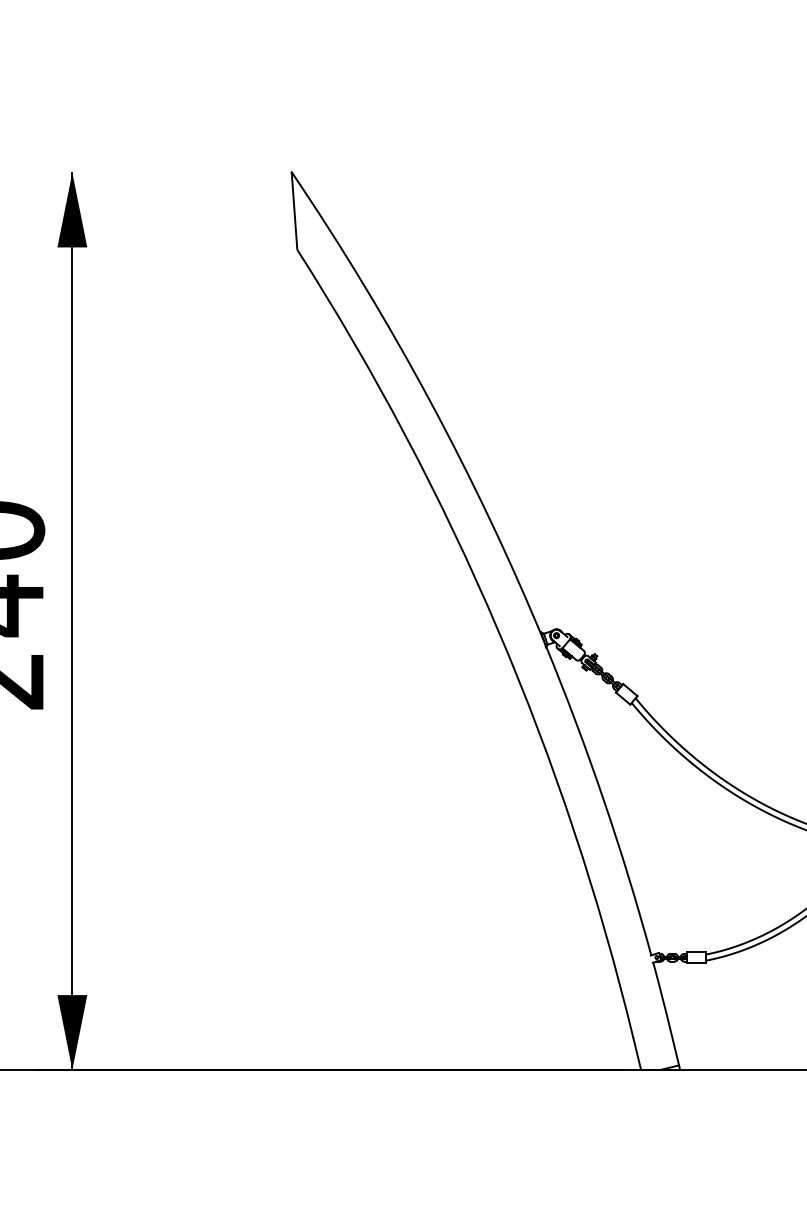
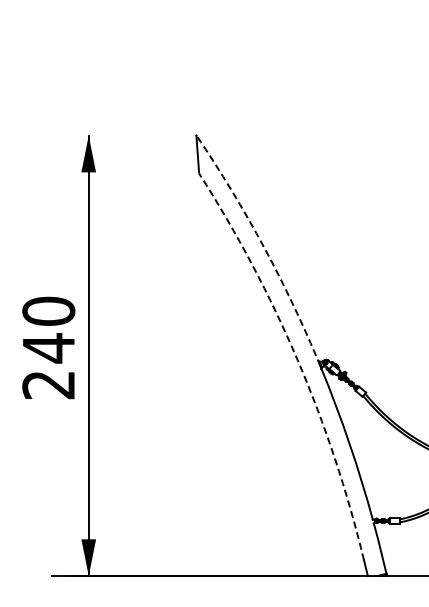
arc: (430, 400) -> (264, 247), solid -> dashed
arc: (497, 630) -> (297, 360), solid -> dashed

